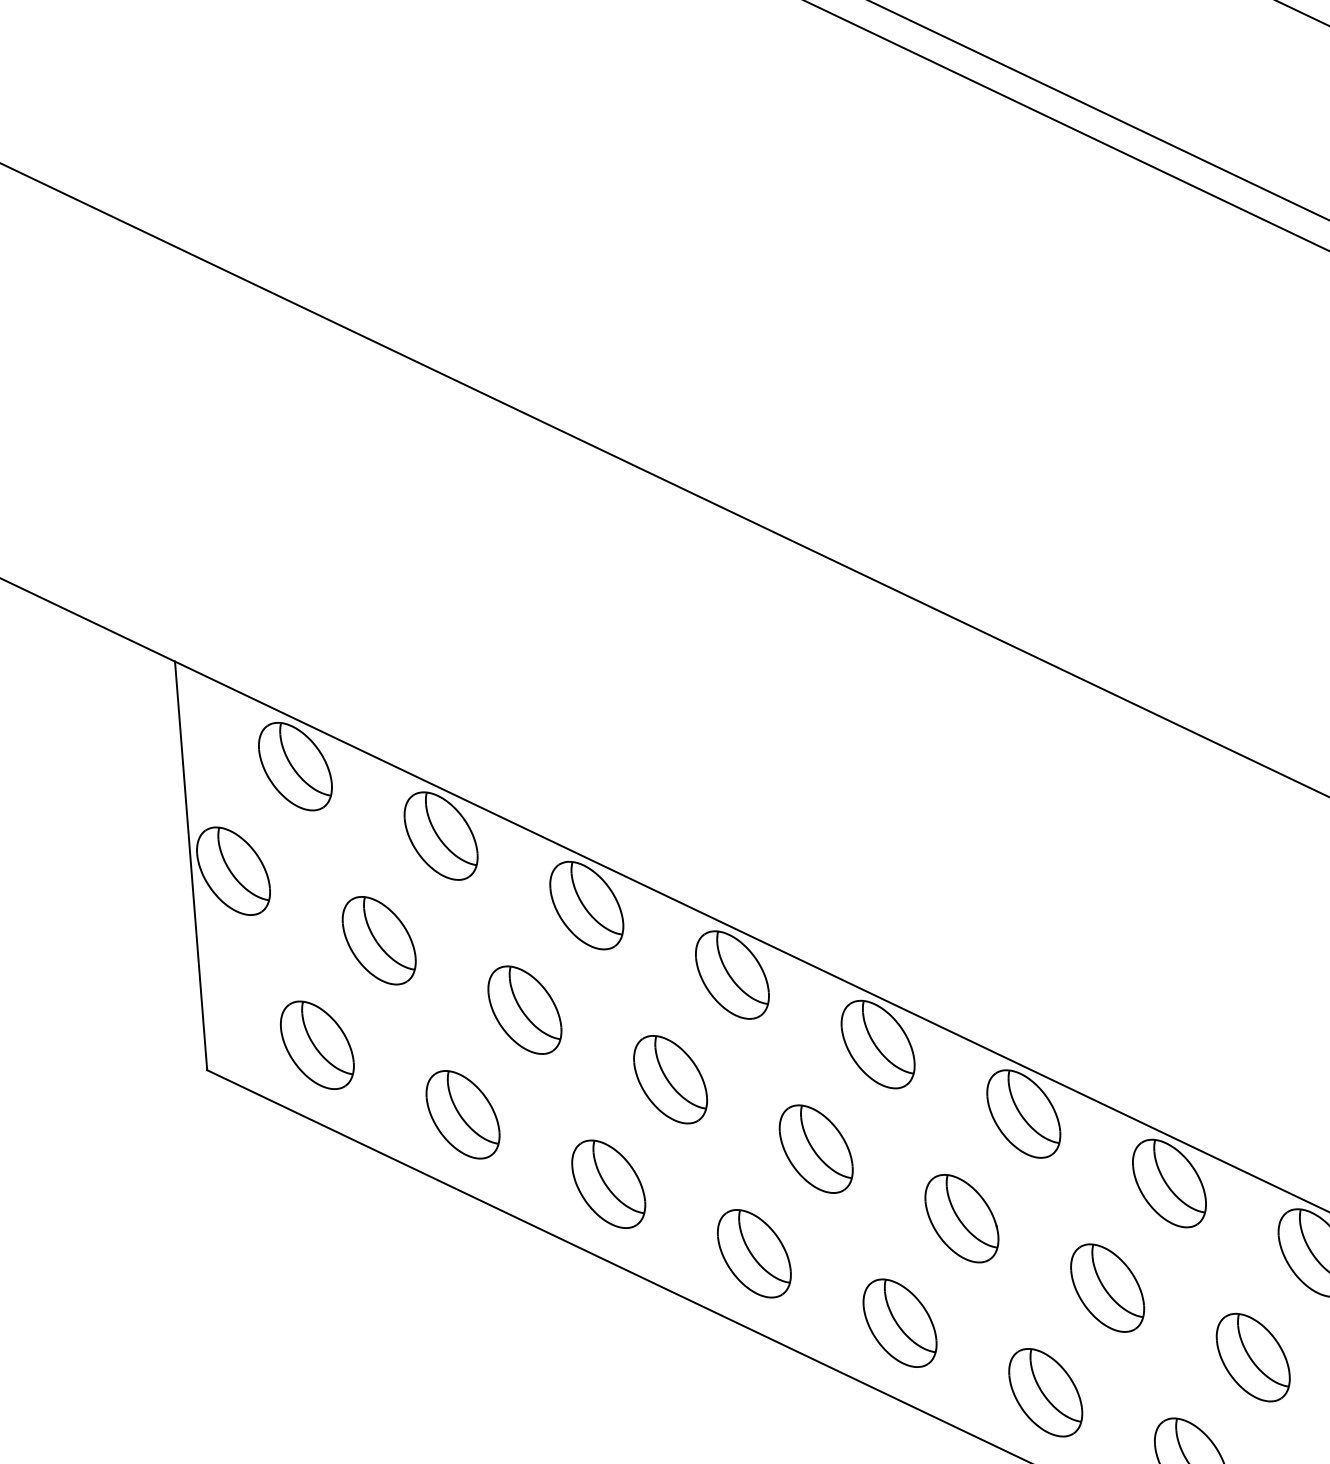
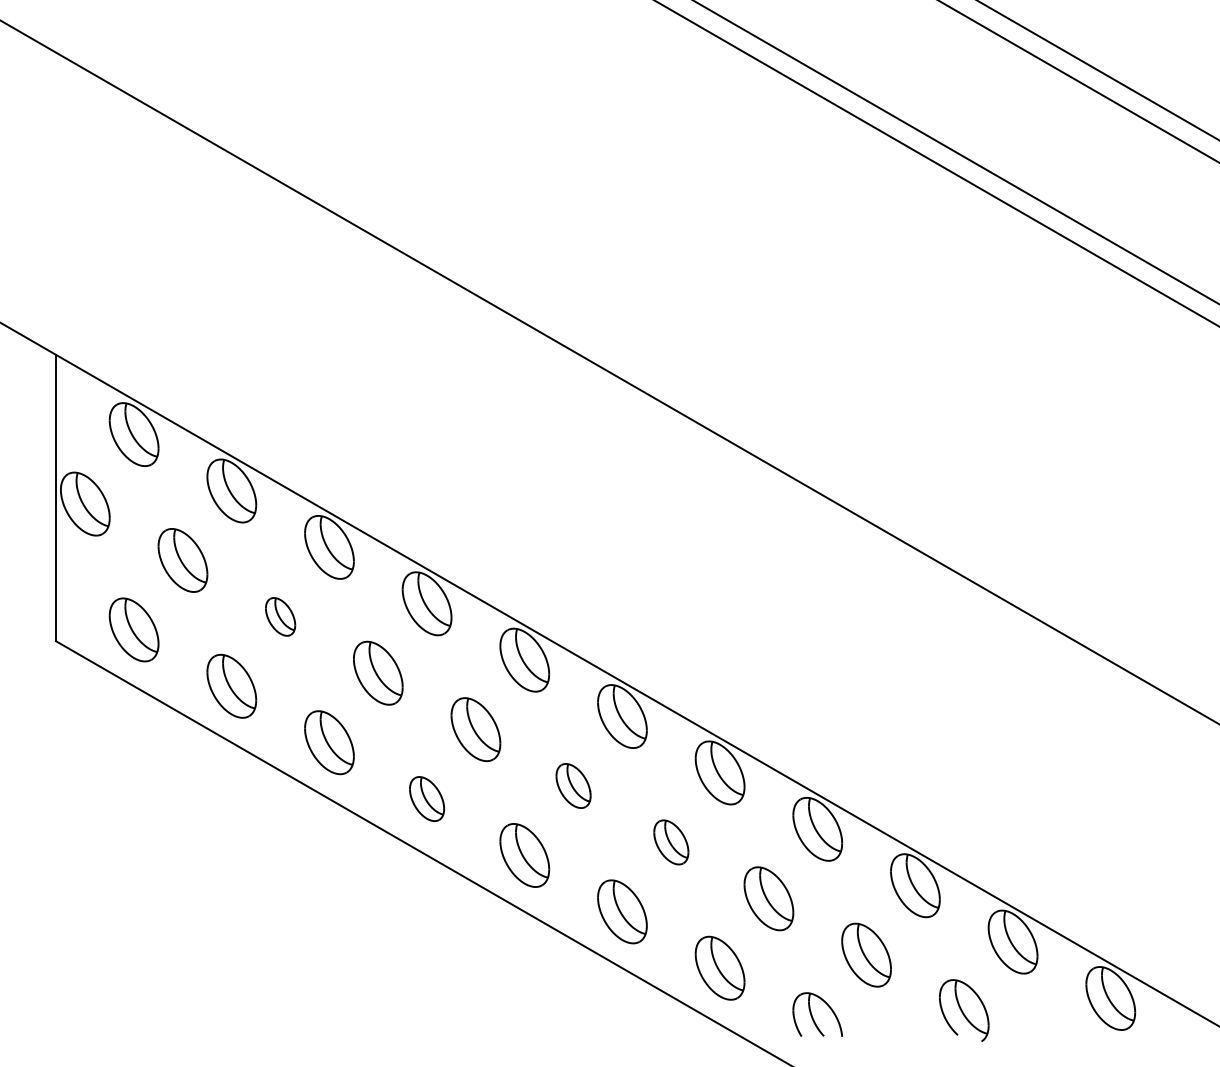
part: (524, 1009) -> (280, 616), size x0.6
part: (961, 1217) -> (573, 785), size x0.7
part: (753, 1252) -> (426, 798), size x0.7
part: (1107, 1288) -> (671, 842), size x0.7

